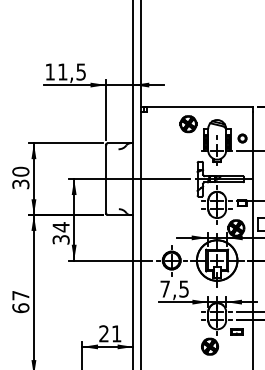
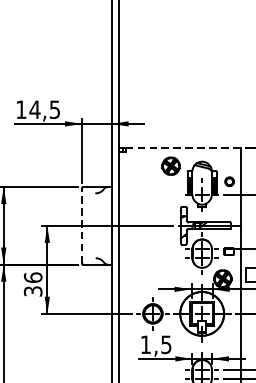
text: (62, 71) -> (34, 109), 11 -> 14
line: (200, 107) -> (184, 148), solid -> dashed
line: (106, 179) -> (82, 226), solid -> dashed
text: (60, 227) -> (32, 278), 34 -> 36
text: (164, 288) -> (145, 344), 7,5 -> 1,5

